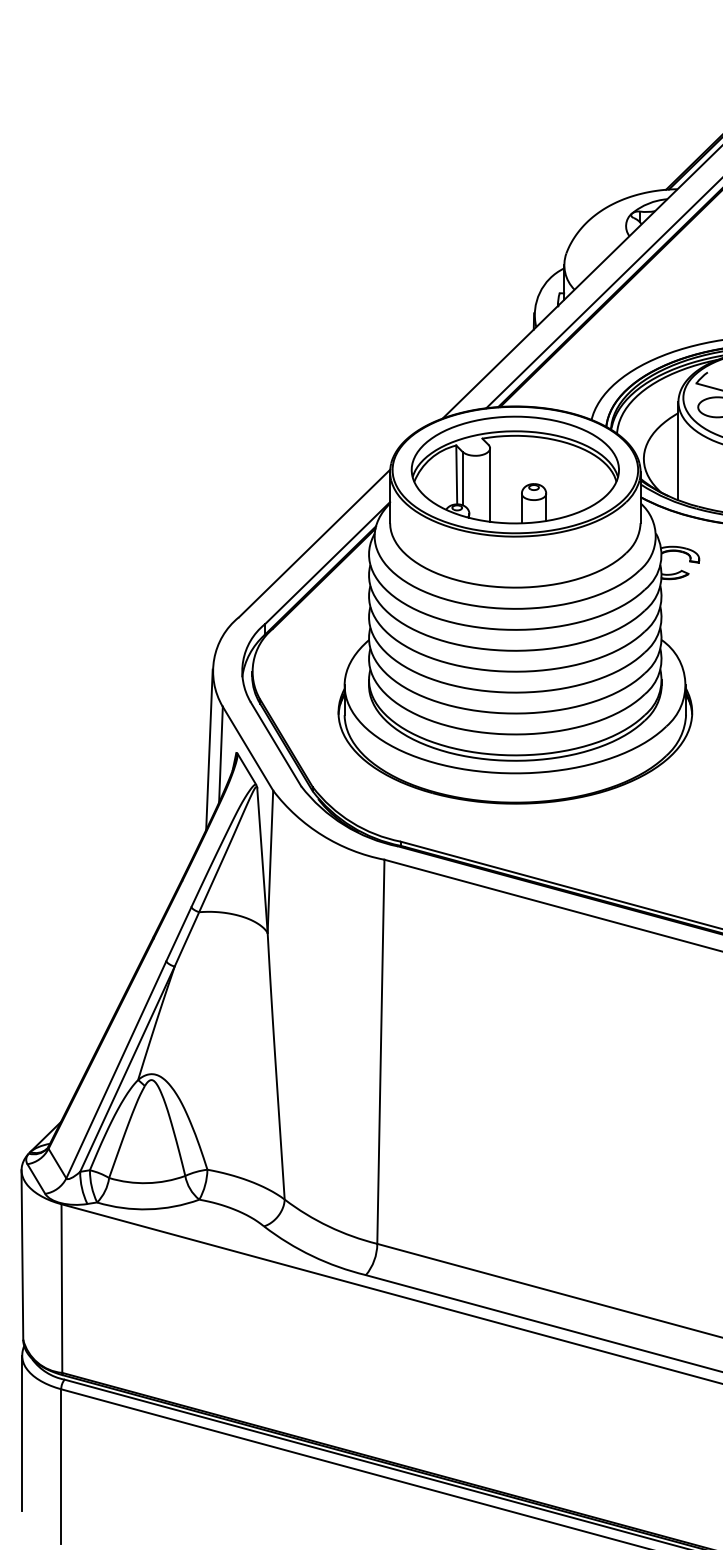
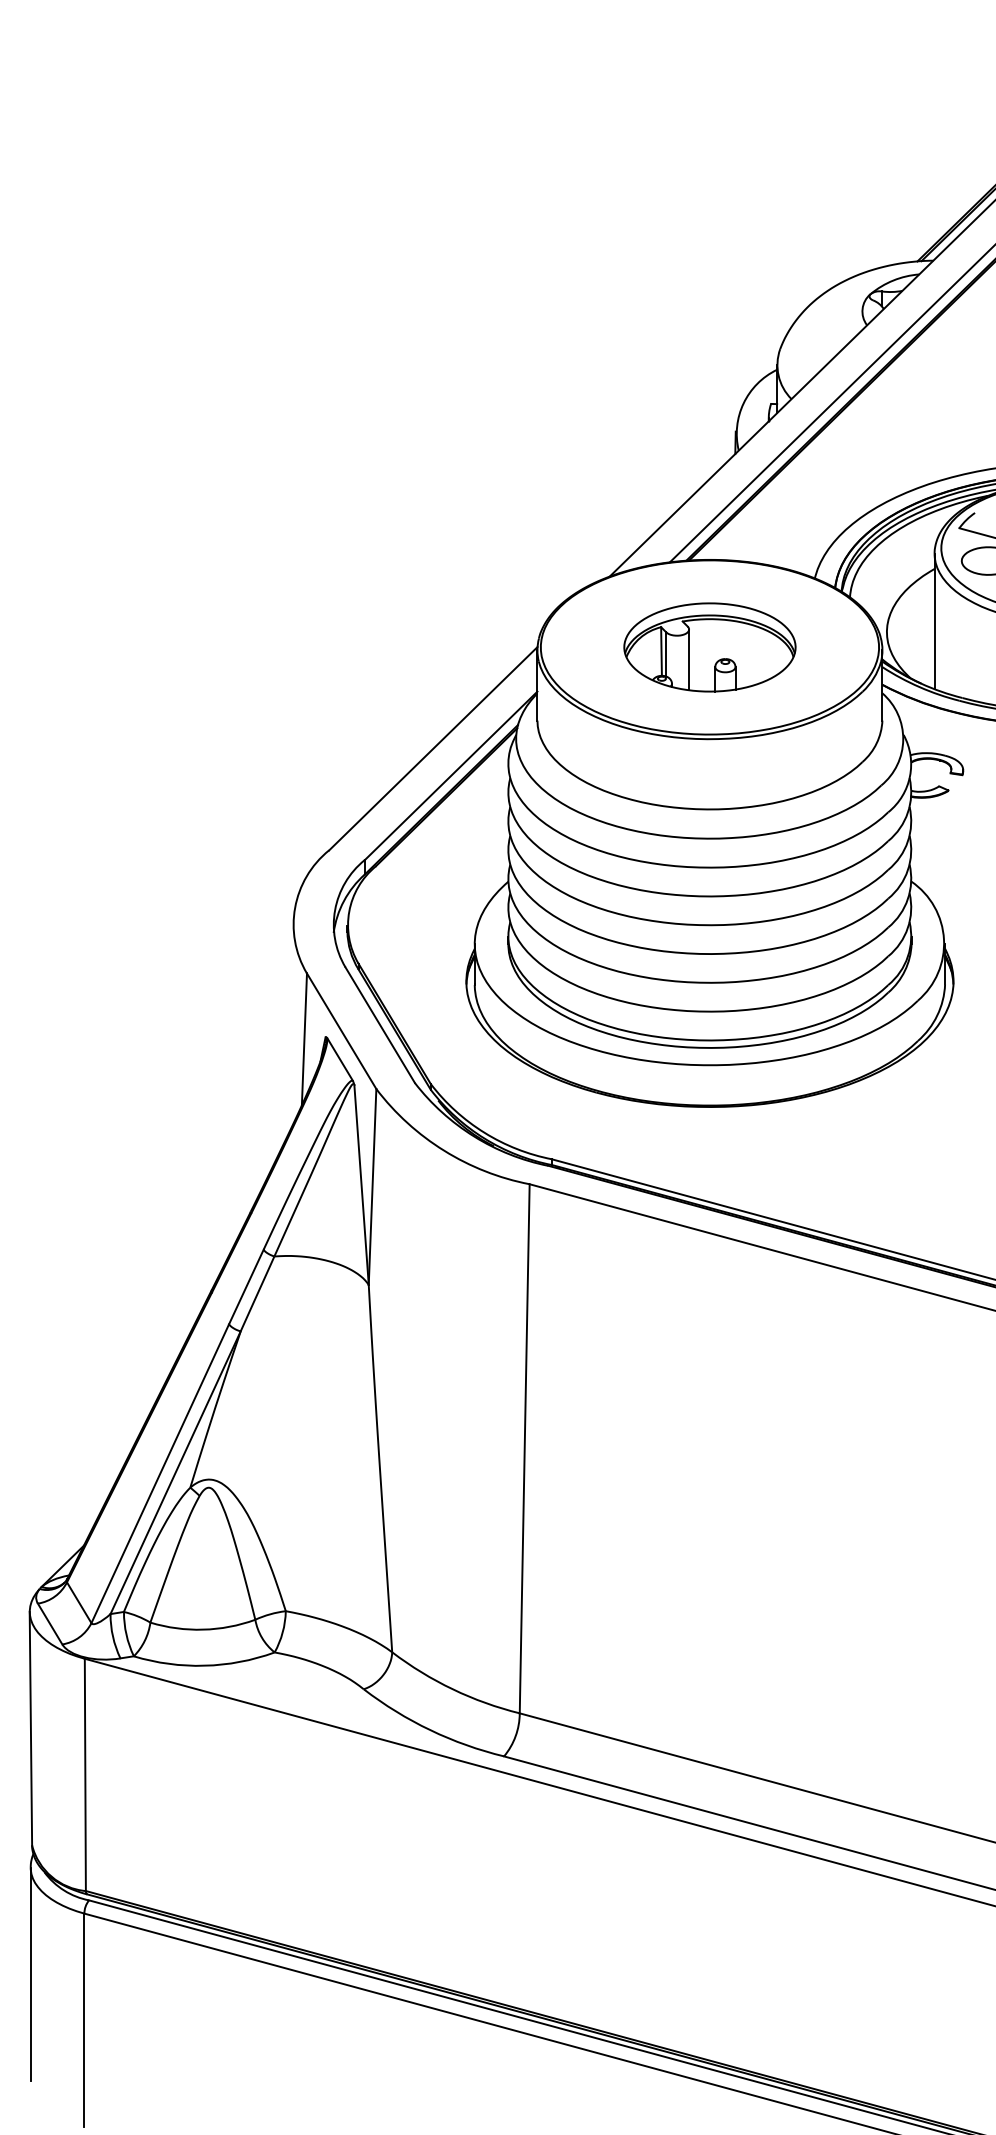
part: (515, 470) -> (709, 647), size x0.6
line: (209, 749) -> (288, 1032), removed

